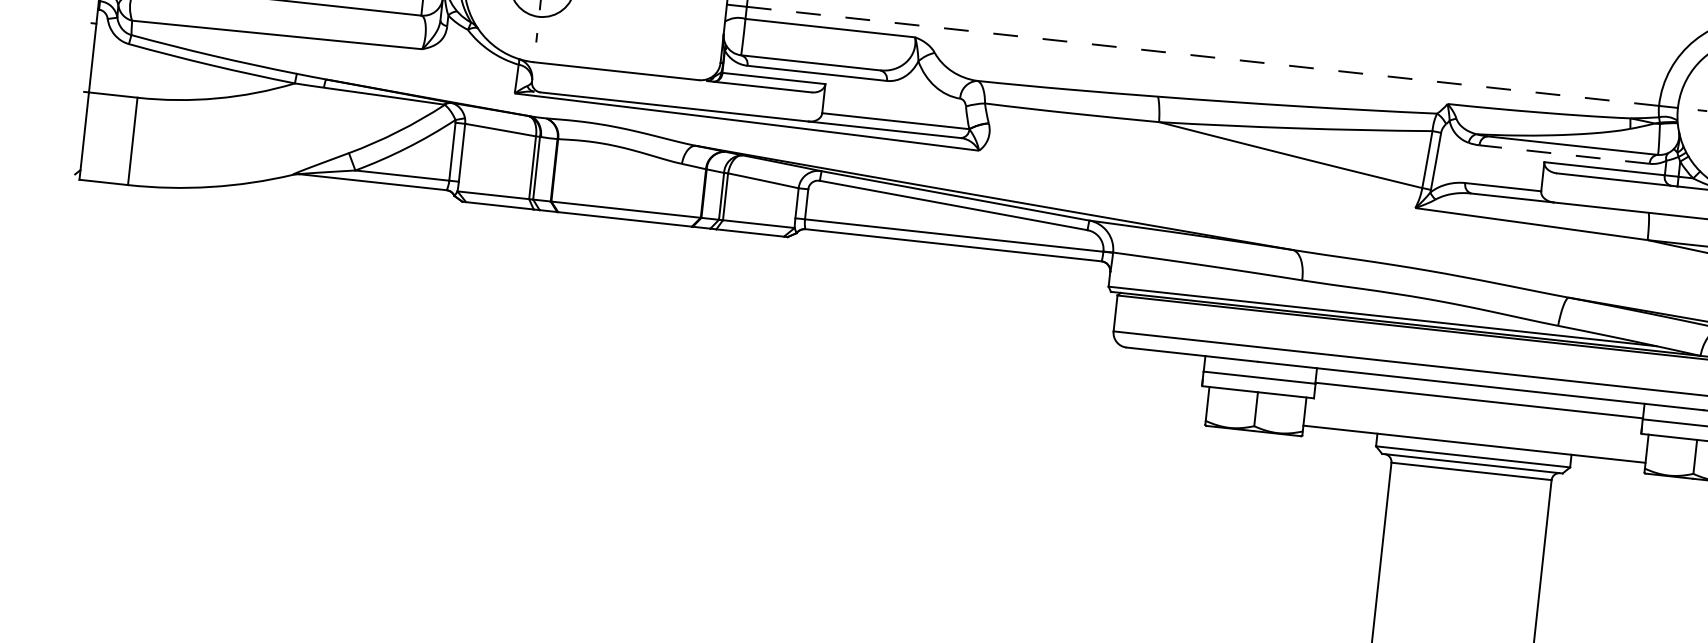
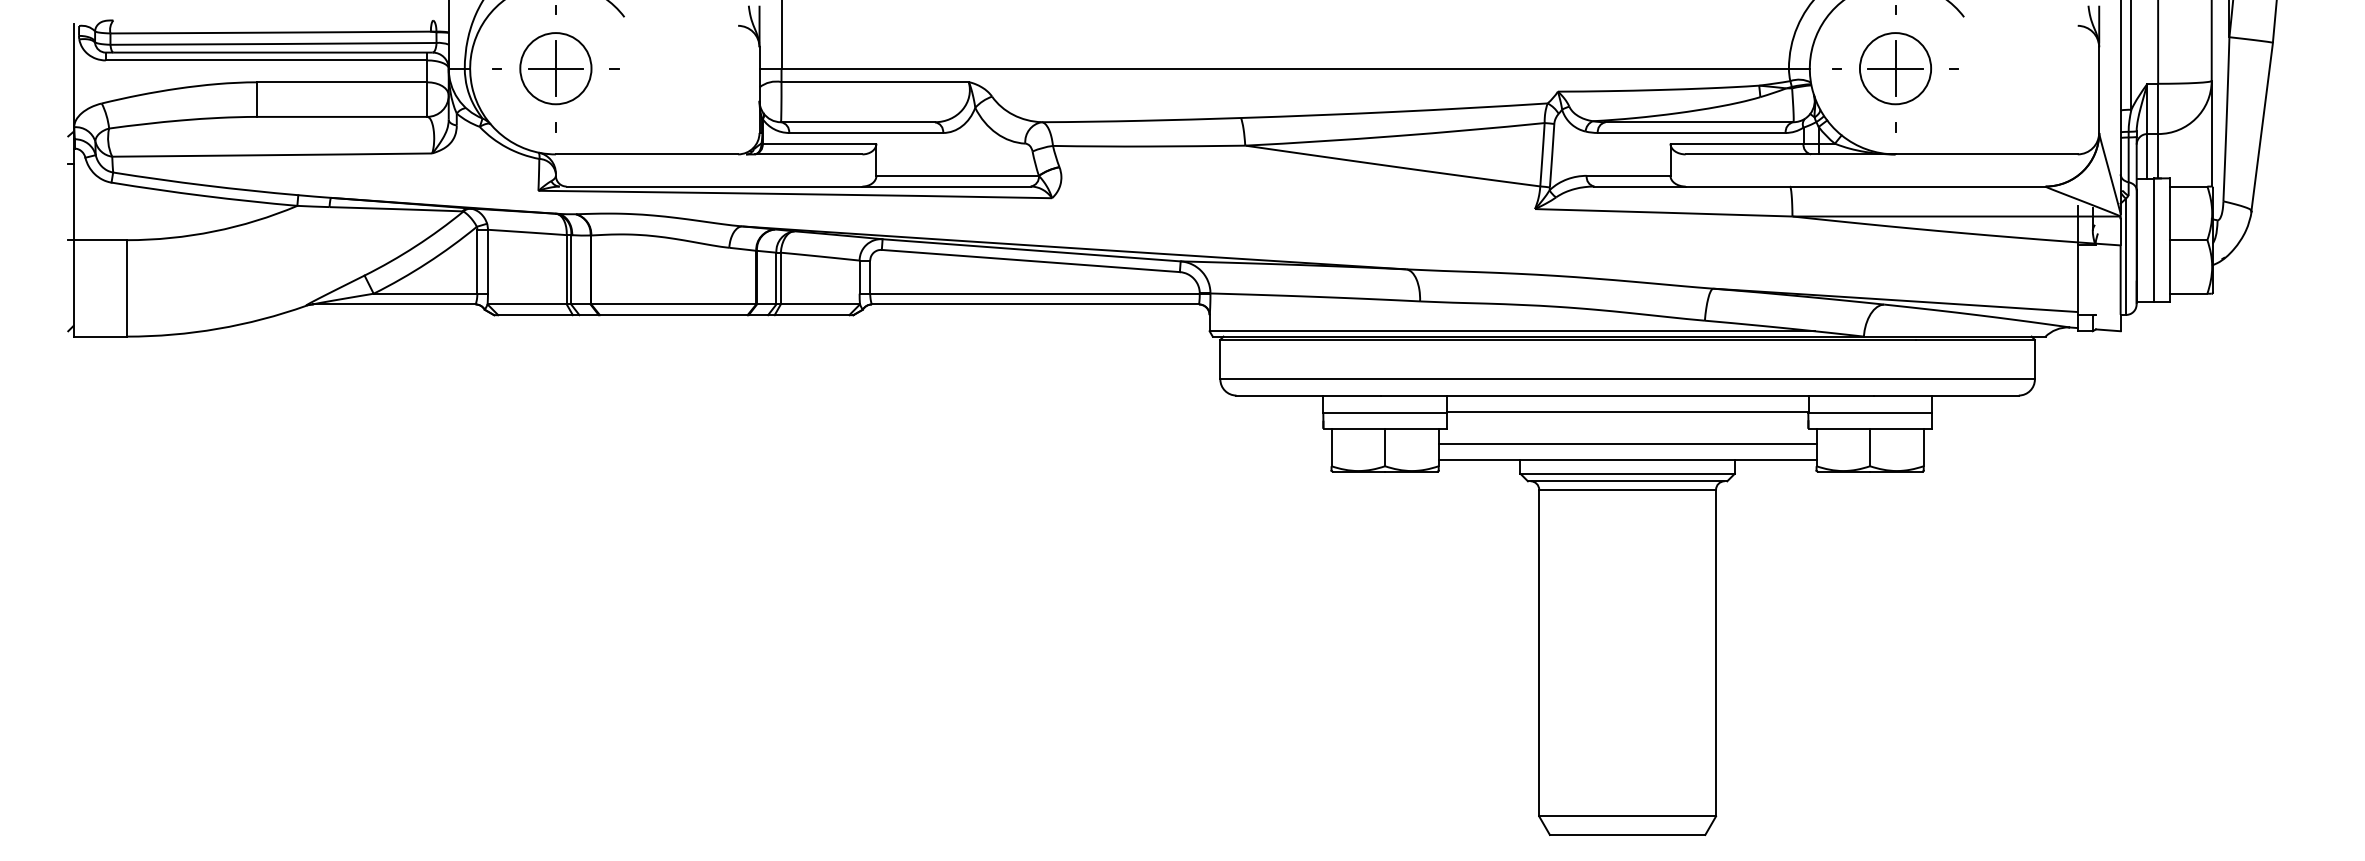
line: (1203, 56) -> (1285, 68), dashed -> solid
line: (1564, 154) -> (1691, 132), dashed -> solid
line: (1475, 429) -> (1627, 443), added

